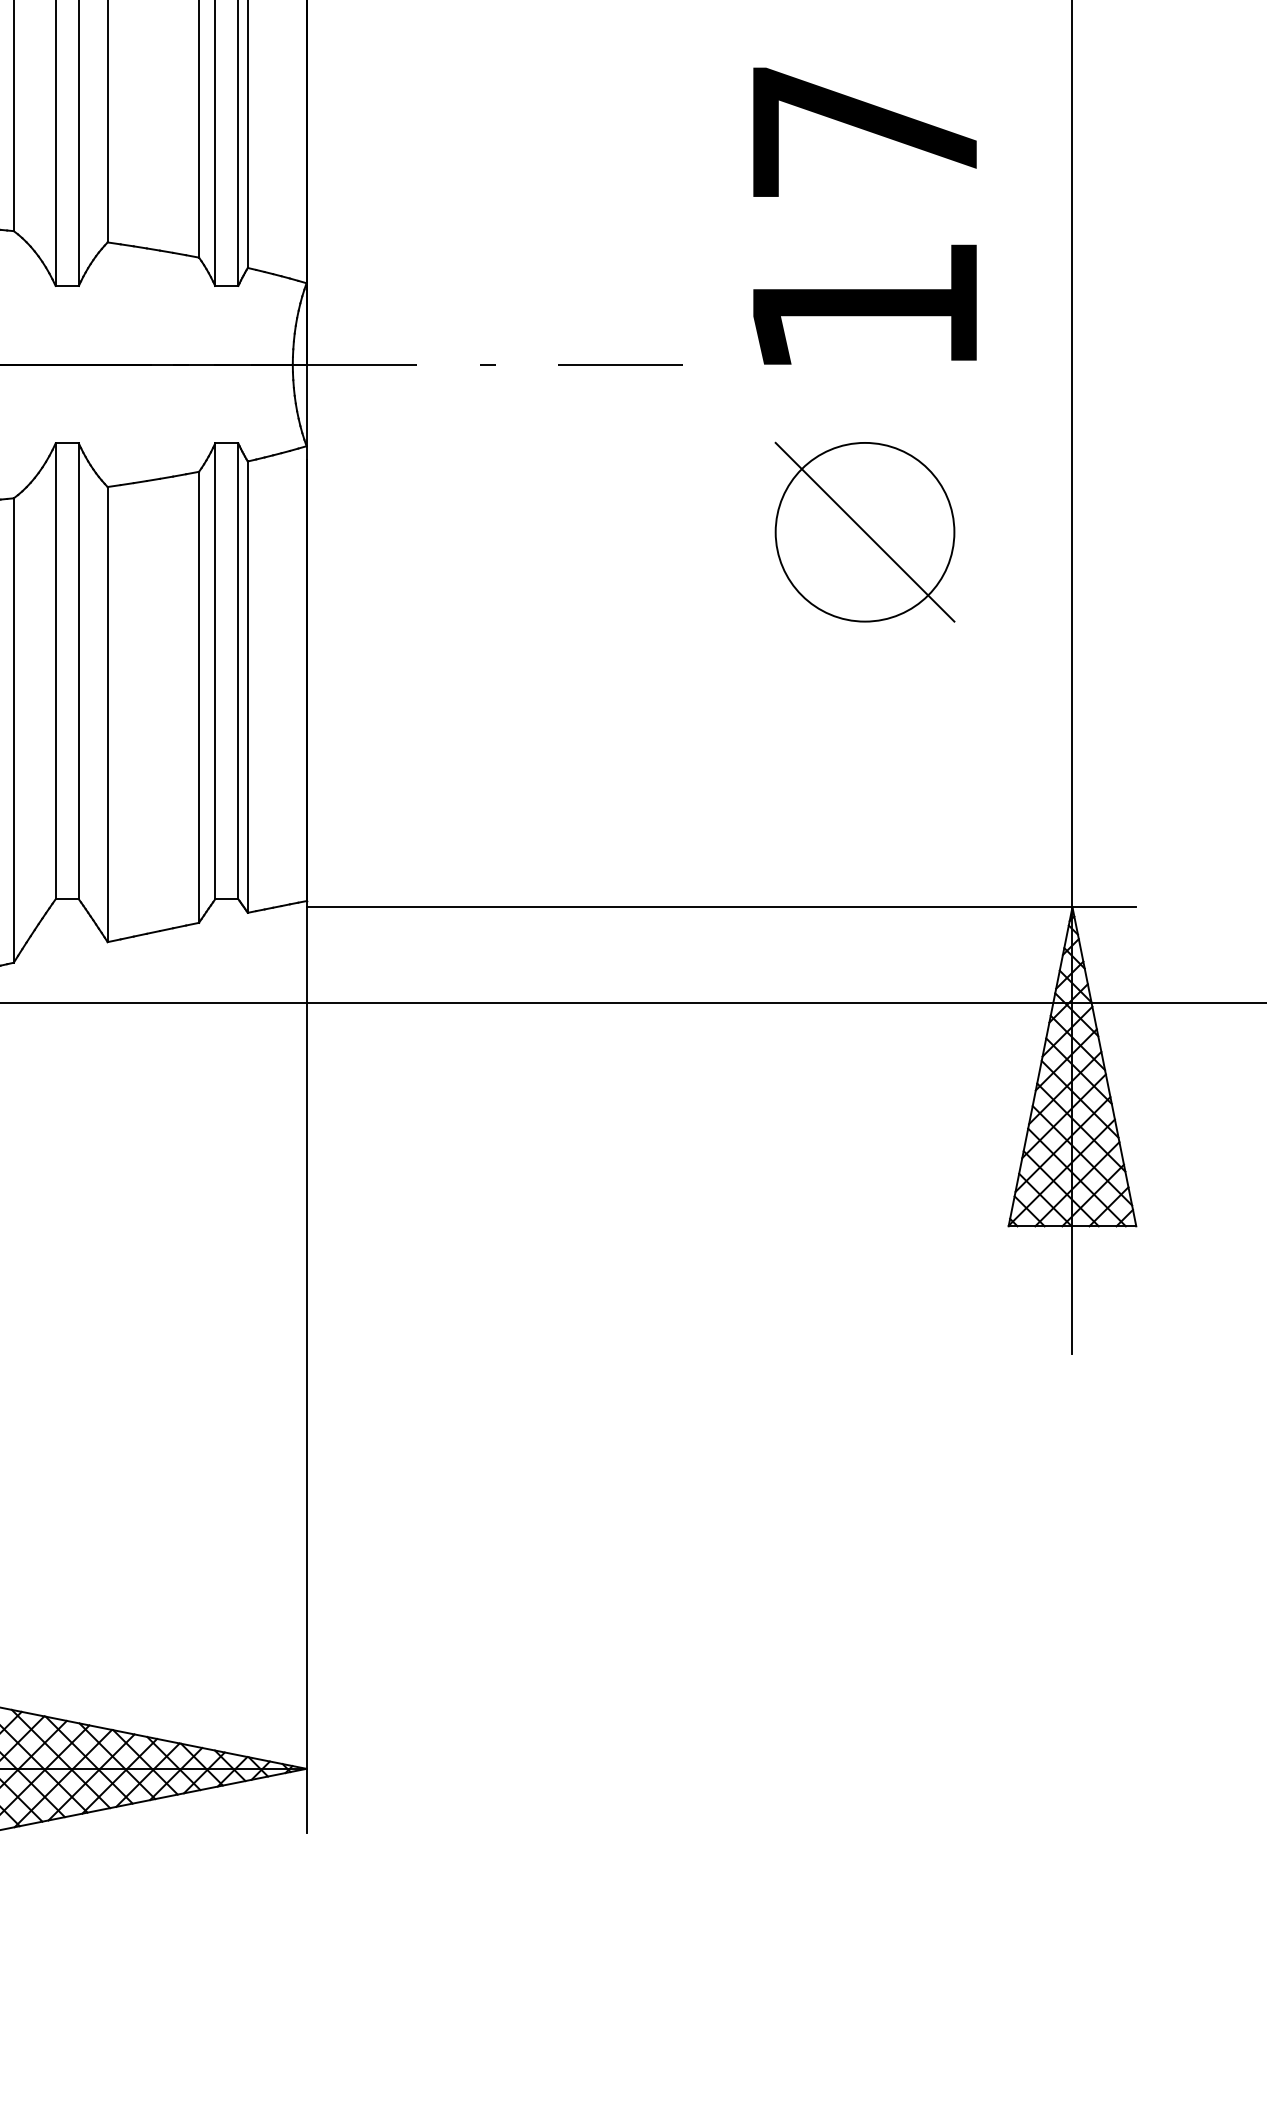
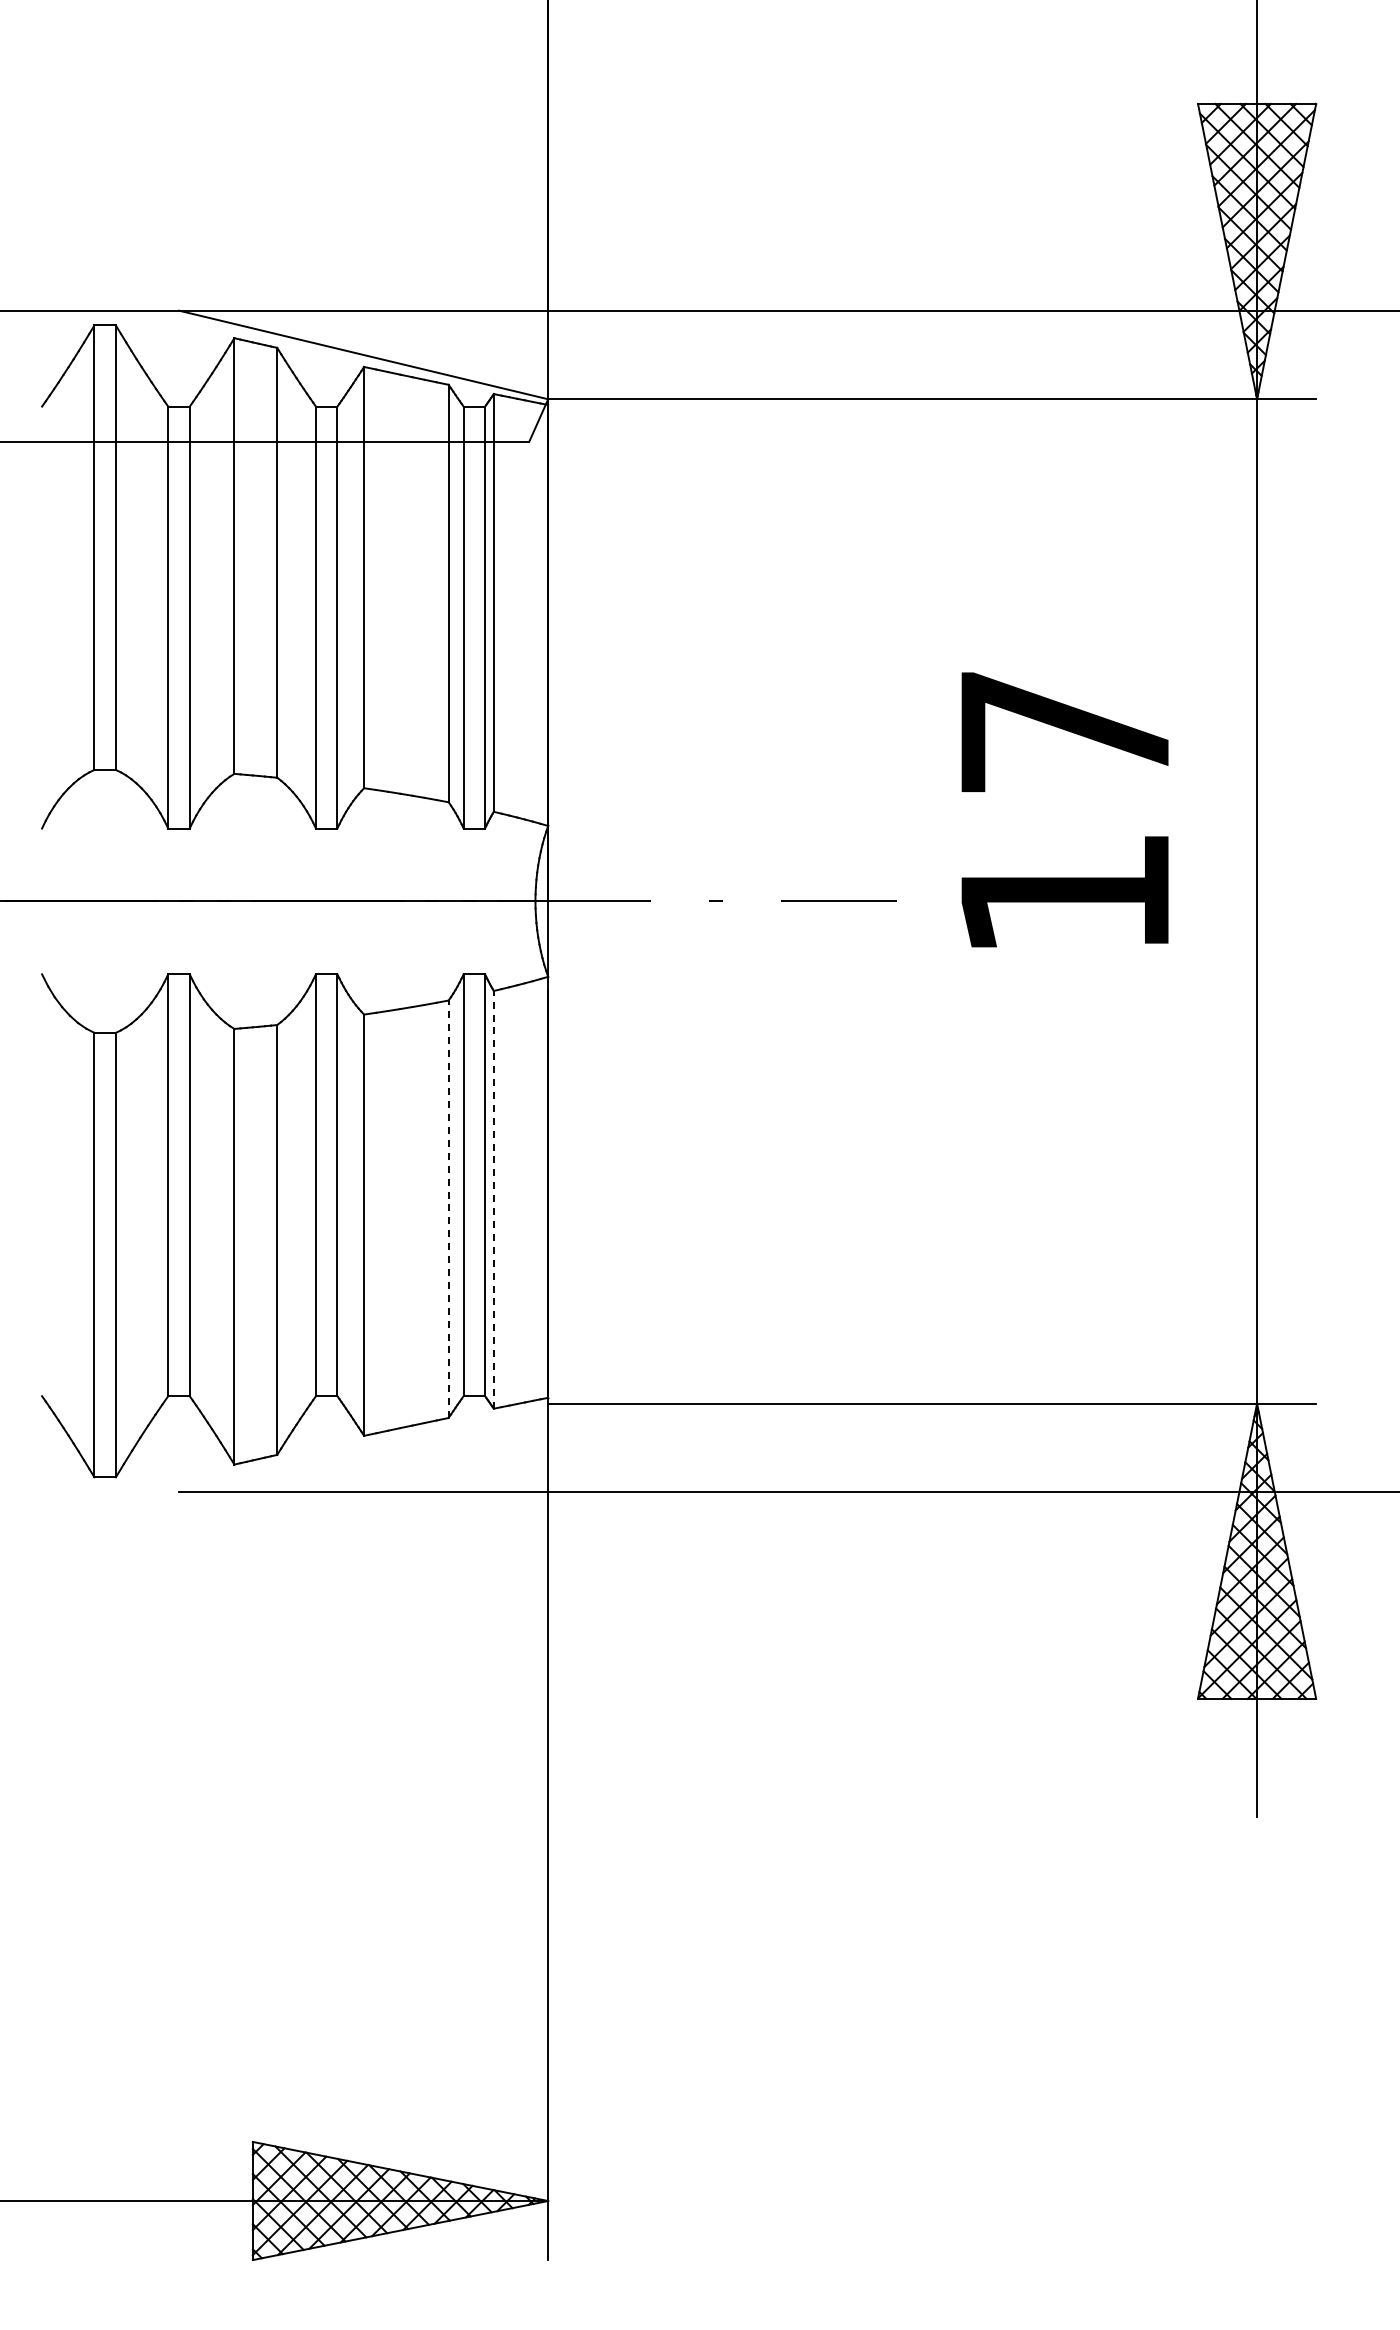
text: (864, 215) -> (1064, 809), moved
part: (864, 532) -> (1064, 1056), removed
line: (247, 686) -> (493, 1199), solid -> dashed
line: (198, 697) -> (448, 1209), solid -> dashed

